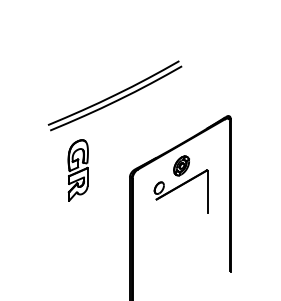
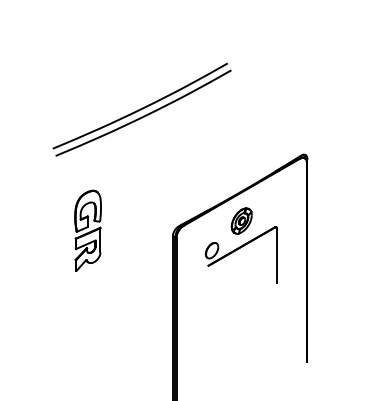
part: (114, 95) -> (141, 109), moved
part: (77, 170) -> (87, 230), moved

